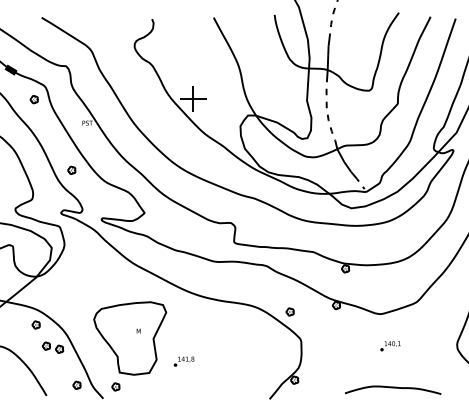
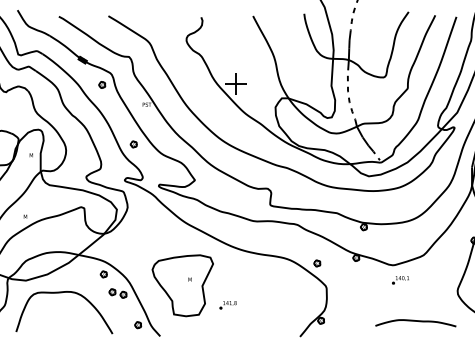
part: (390, 346) -> (400, 280), moved
part: (115, 386) -> (170, 326), removed
curve: (392, 388) -> (415, 321), moved

